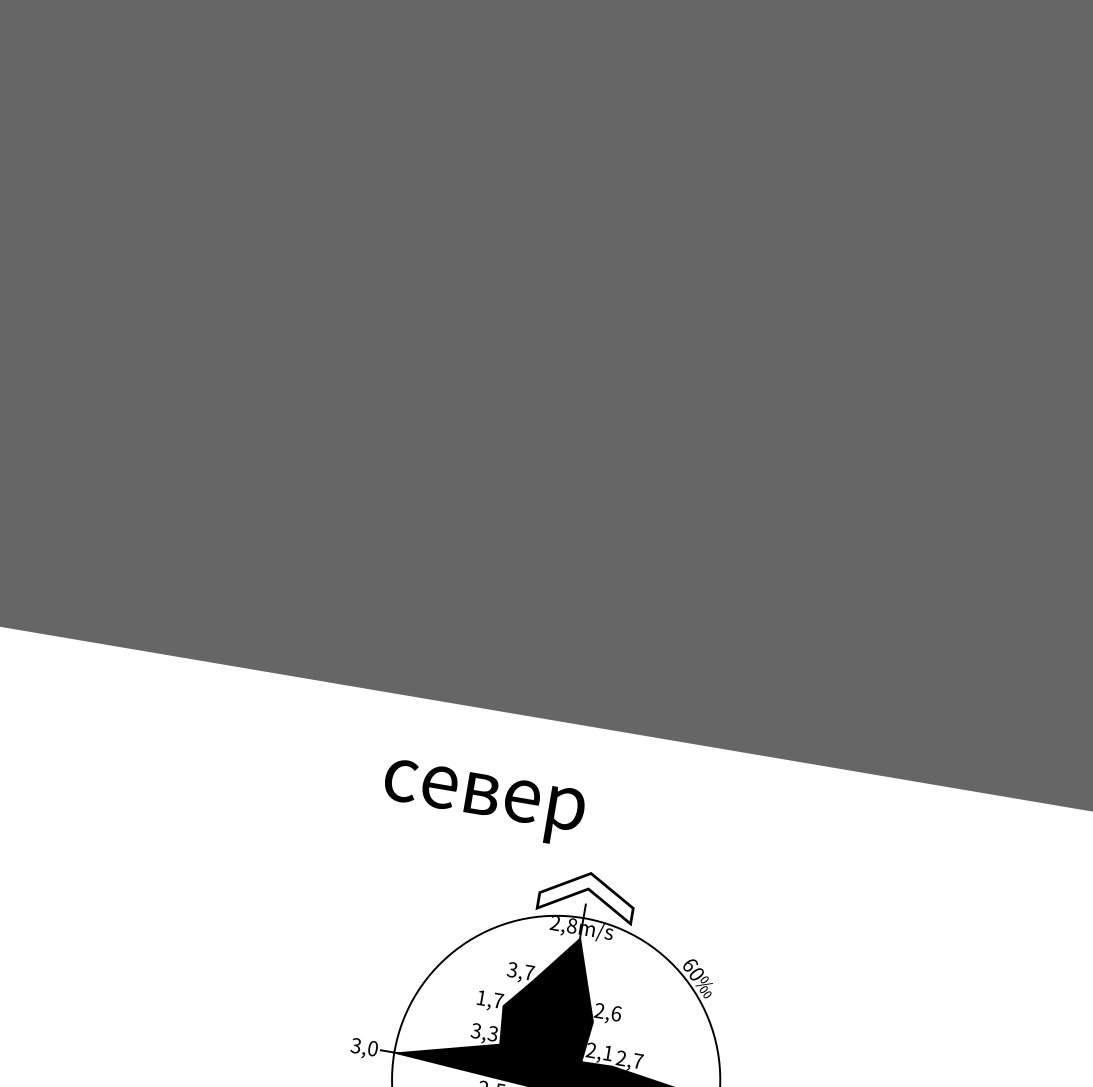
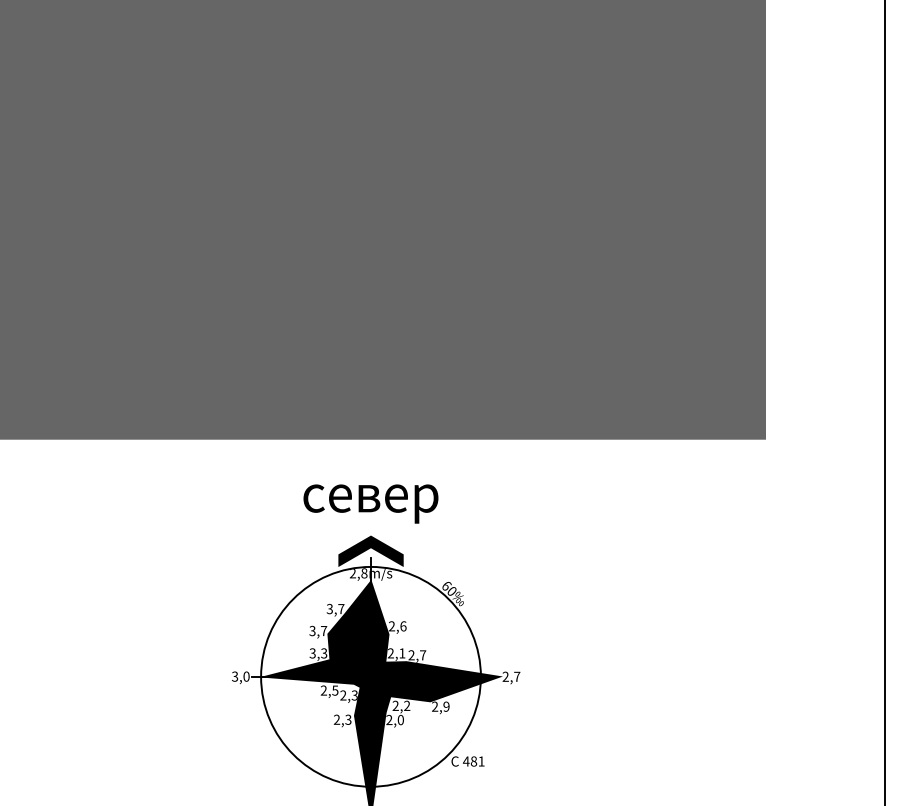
text: (482, 801) -> (370, 503), moved
fill: (586, 893) -> (370, 550), added
text: (481, 997) -> (312, 630), 1,7 -> 3,7

